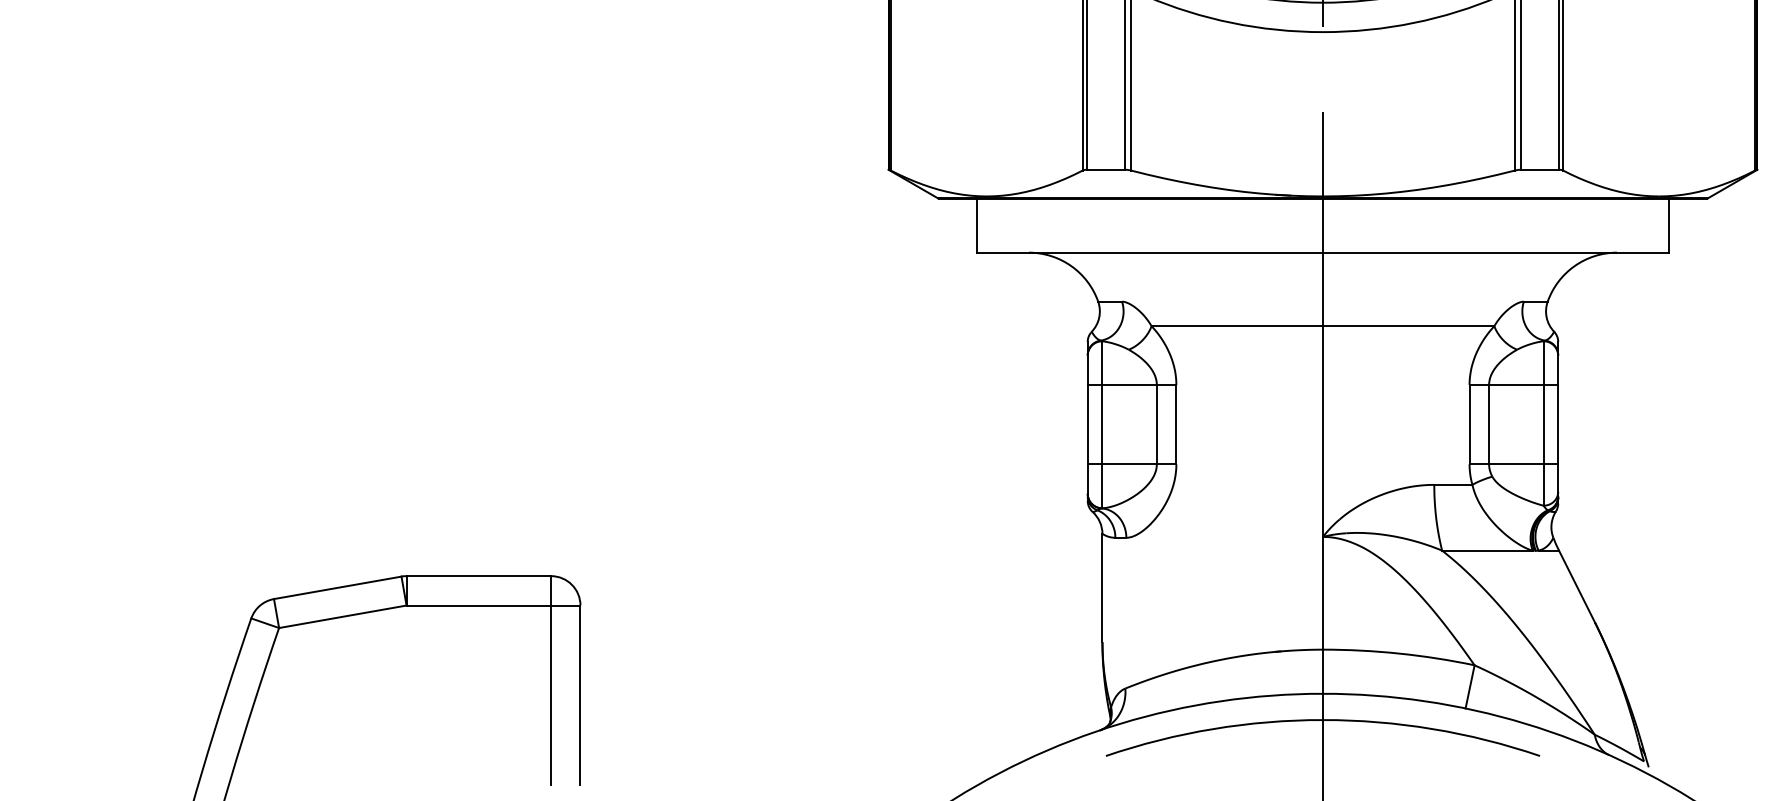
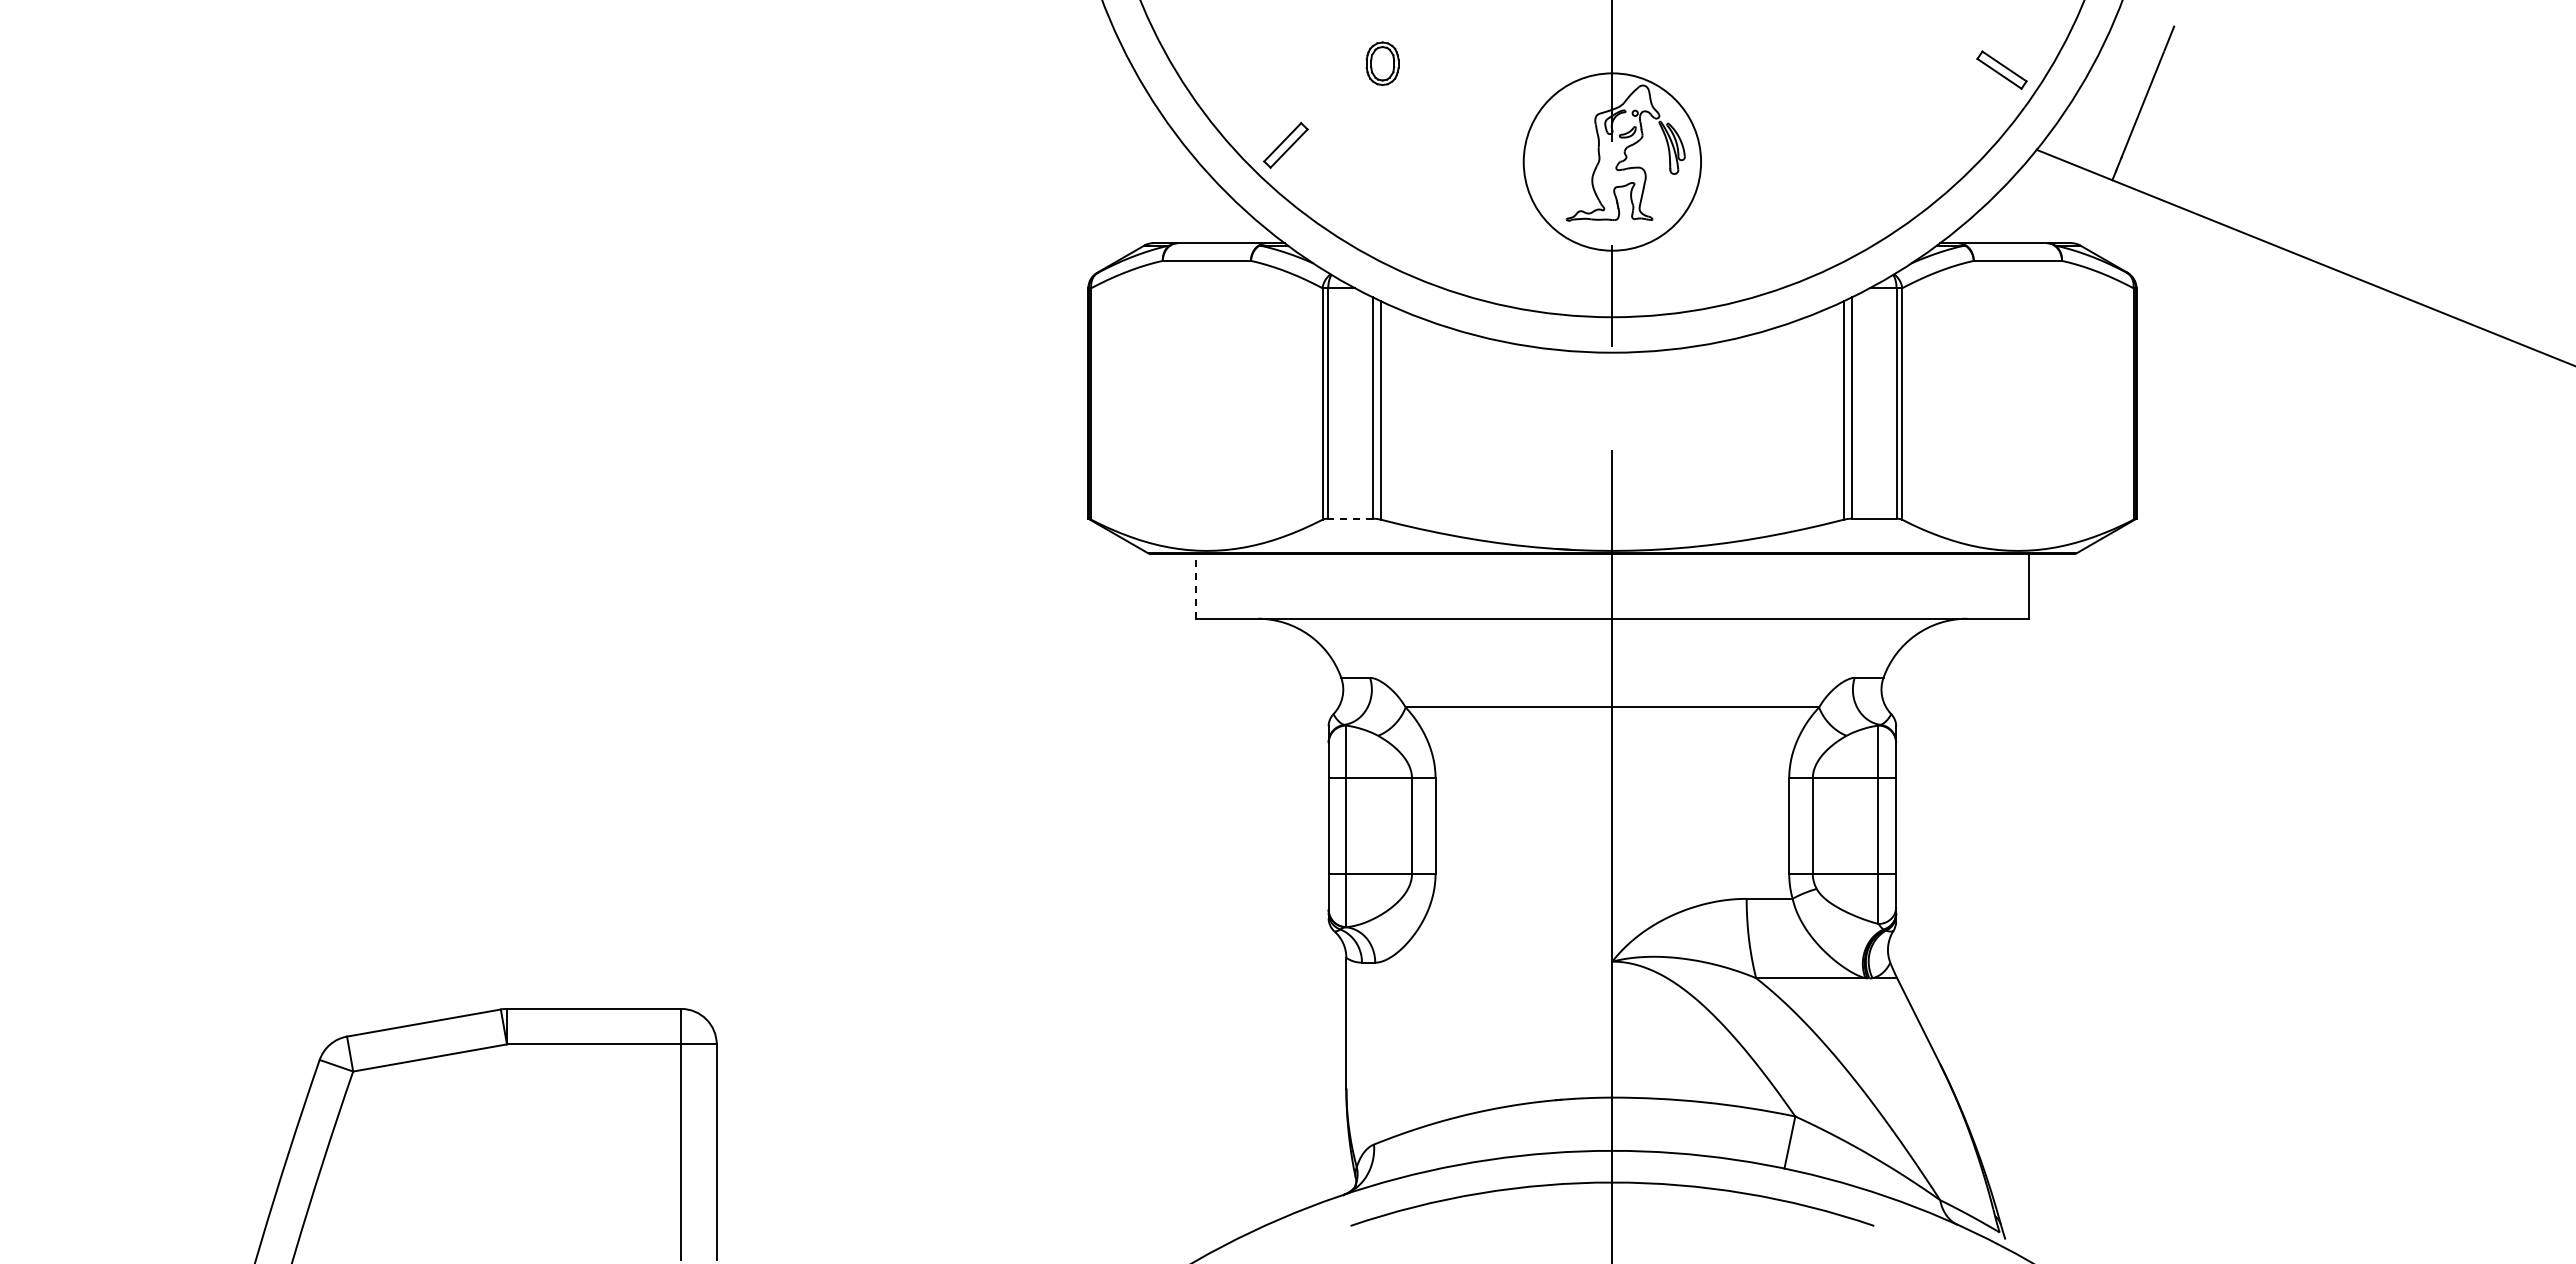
line: (1105, 169) -> (1350, 518), solid -> dashed
line: (977, 225) -> (1195, 586), solid -> dashed

